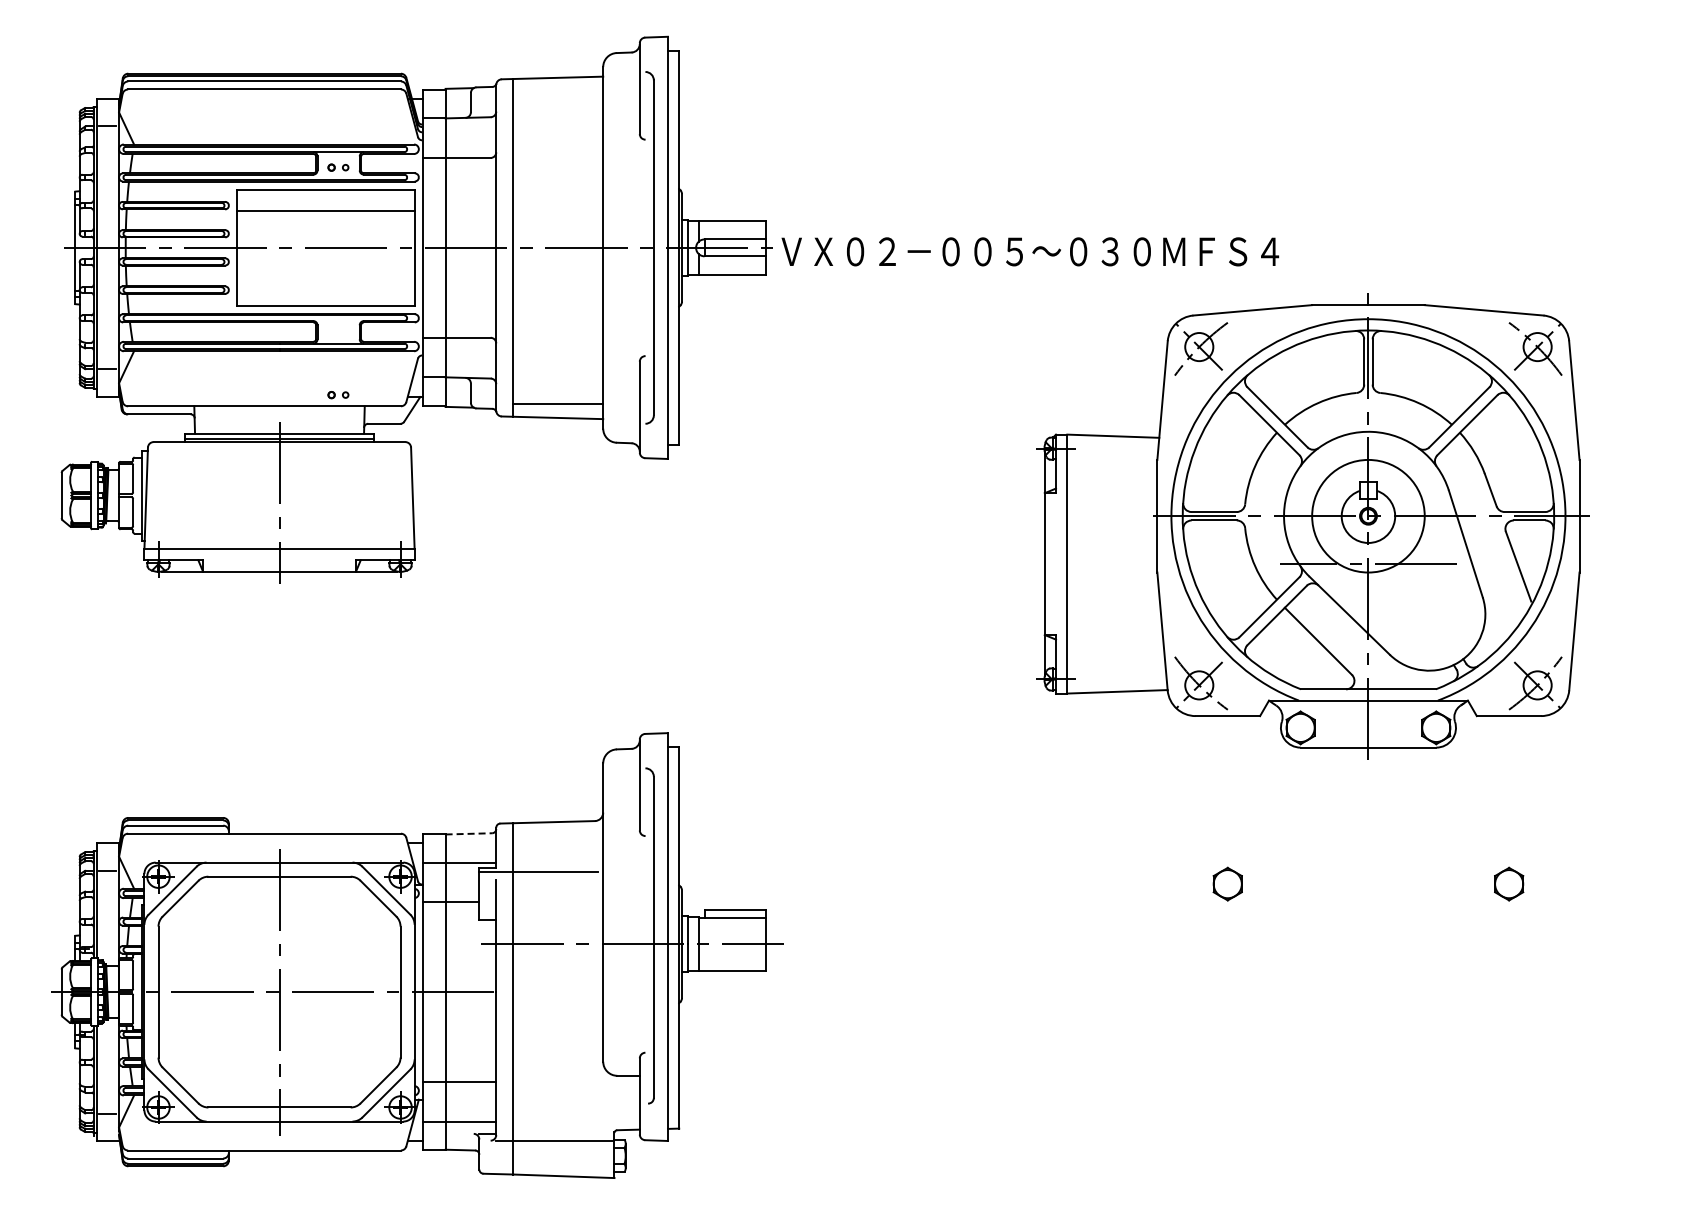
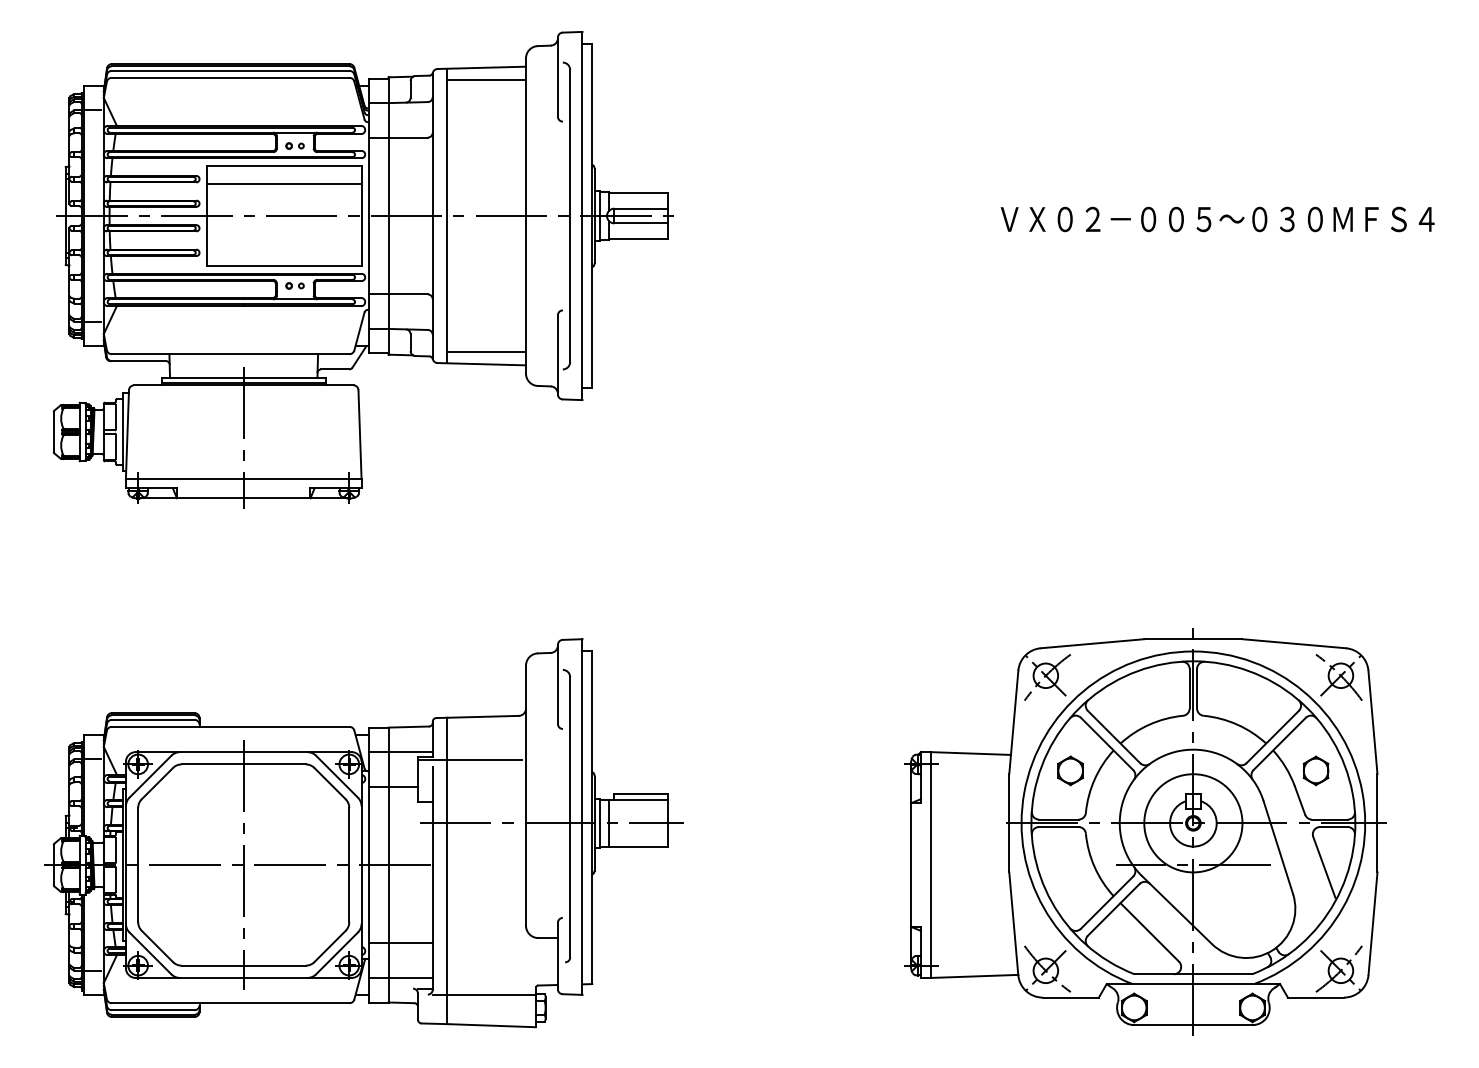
line: (558, 91) -> (487, 79), added
text: (1030, 251) -> (1217, 219), moved
part: (338, 395) -> (295, 286), moved
part: (1312, 526) -> (1144, 832), moved
line: (469, 833) -> (409, 726), dashed -> solid

